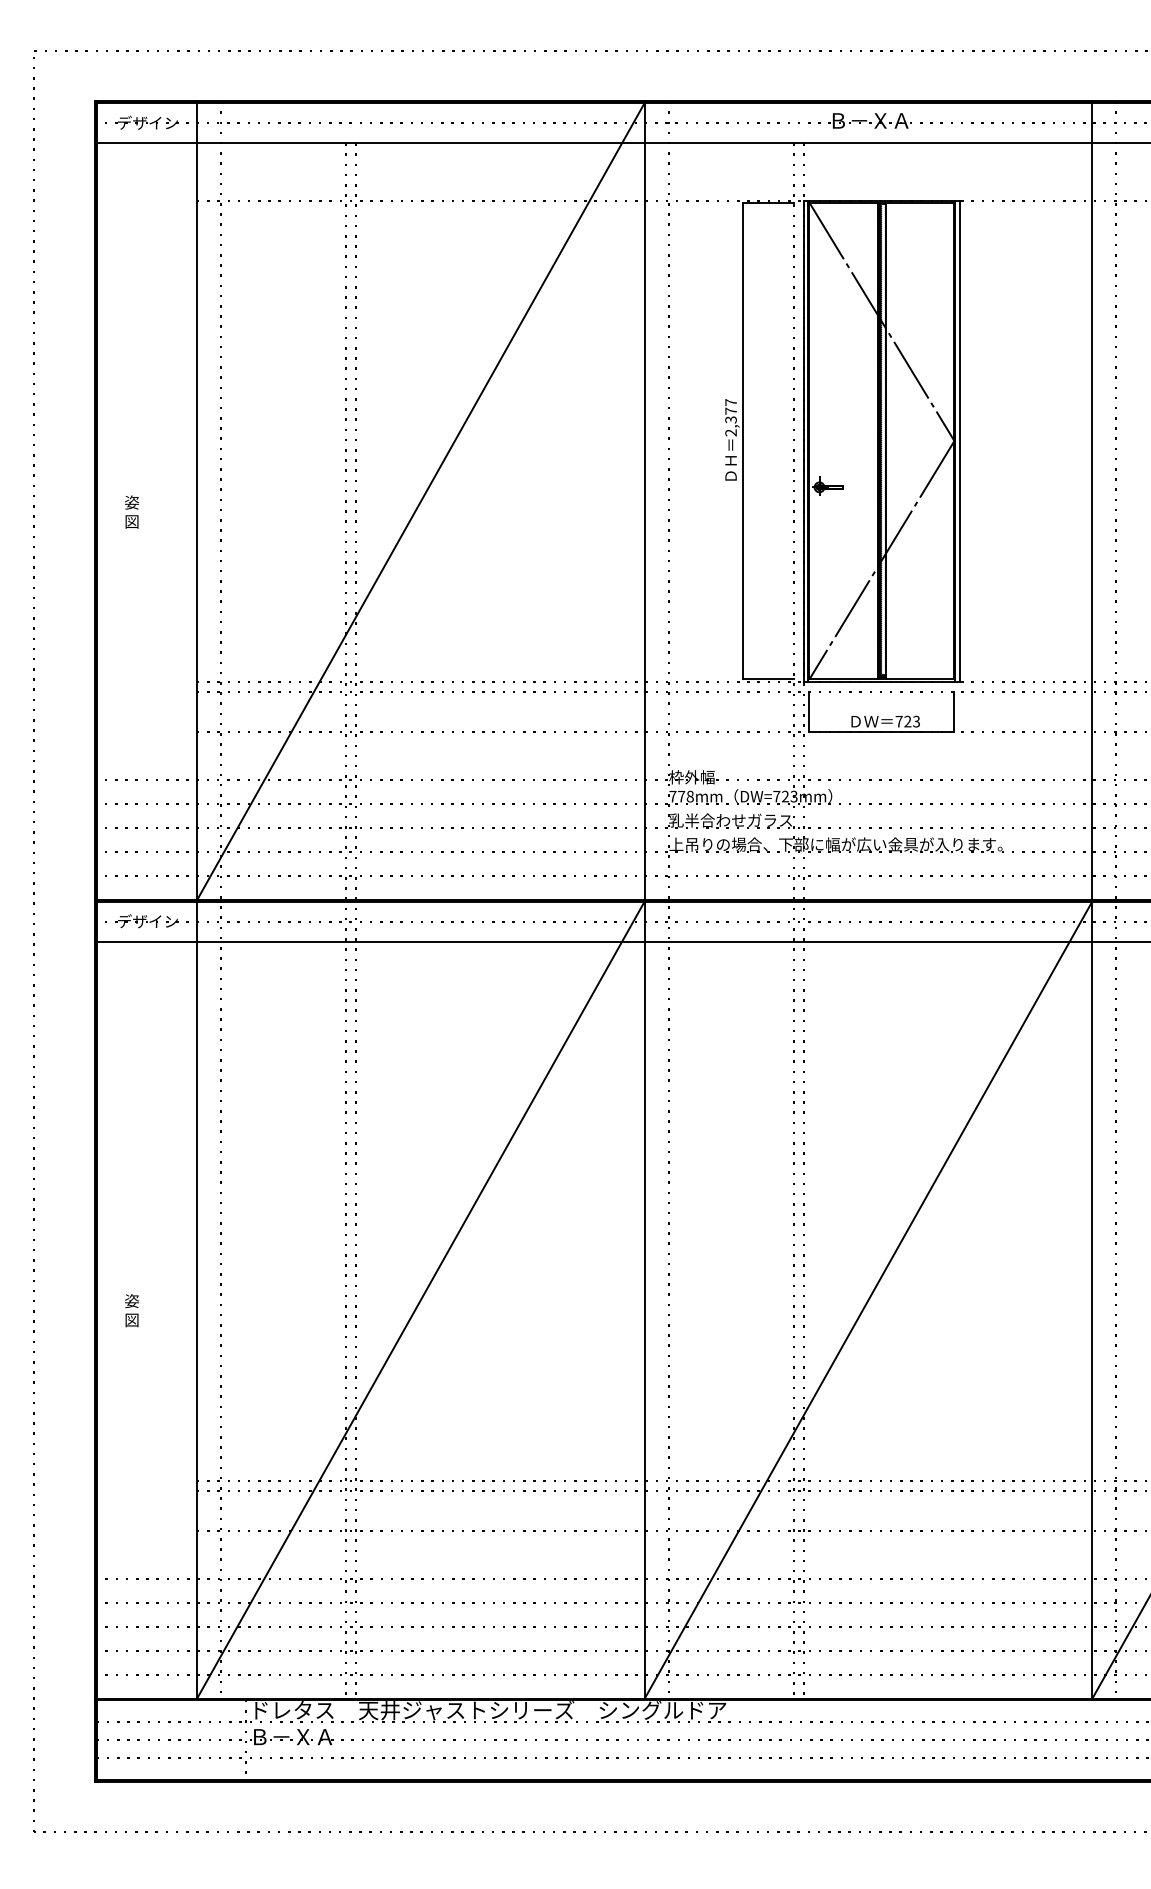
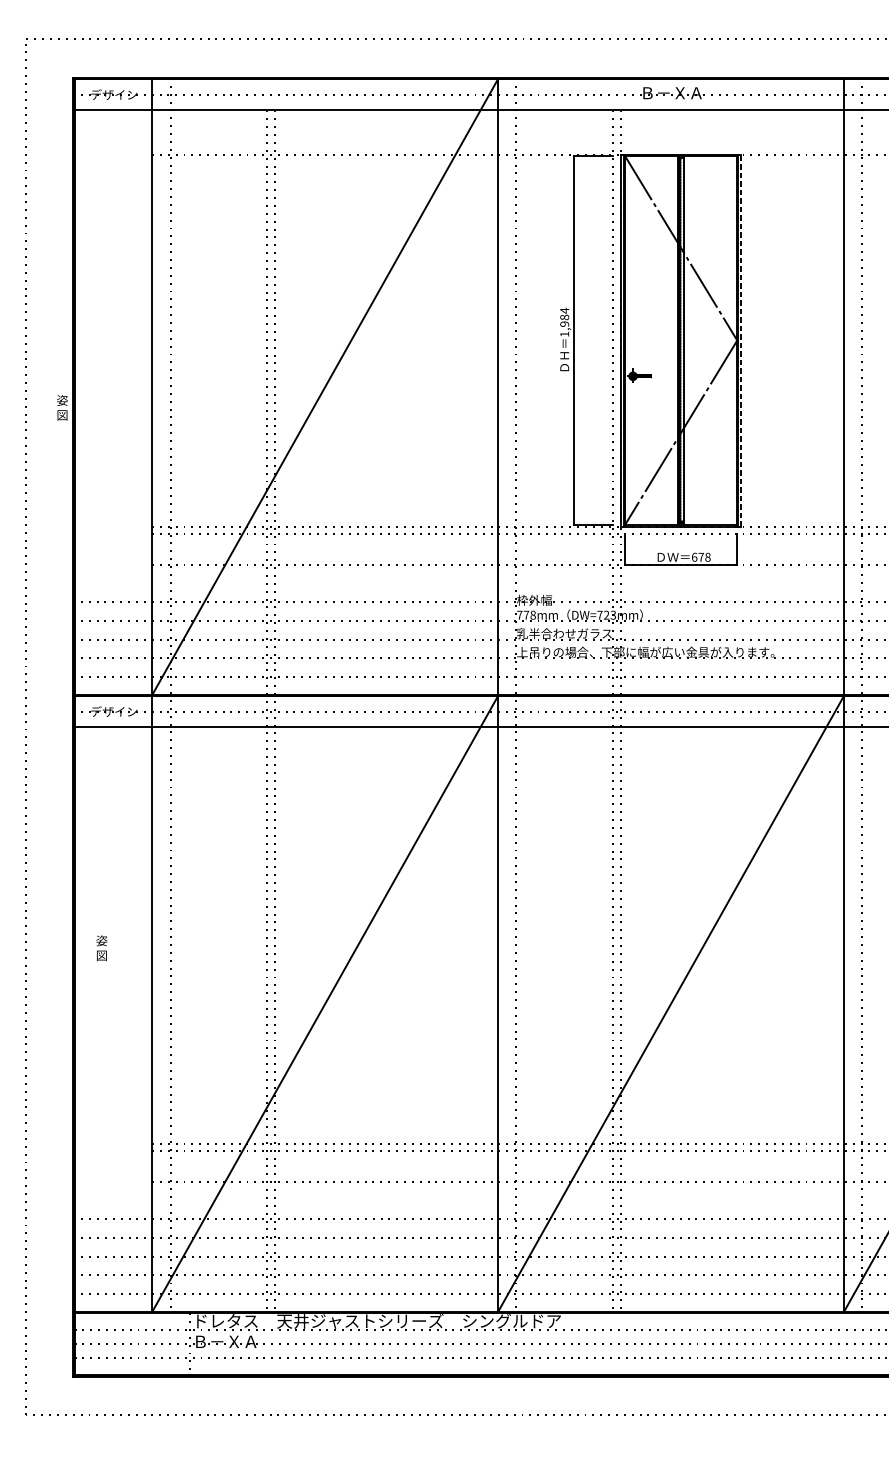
text: (730, 417) -> (564, 322), 2,377 -> 1,984
line: (959, 441) -> (741, 340), solid -> dashed
text: (132, 511) -> (62, 407), moved
text: (907, 721) -> (701, 557), 723 -> 678
text: (131, 1310) -> (101, 948), moved

